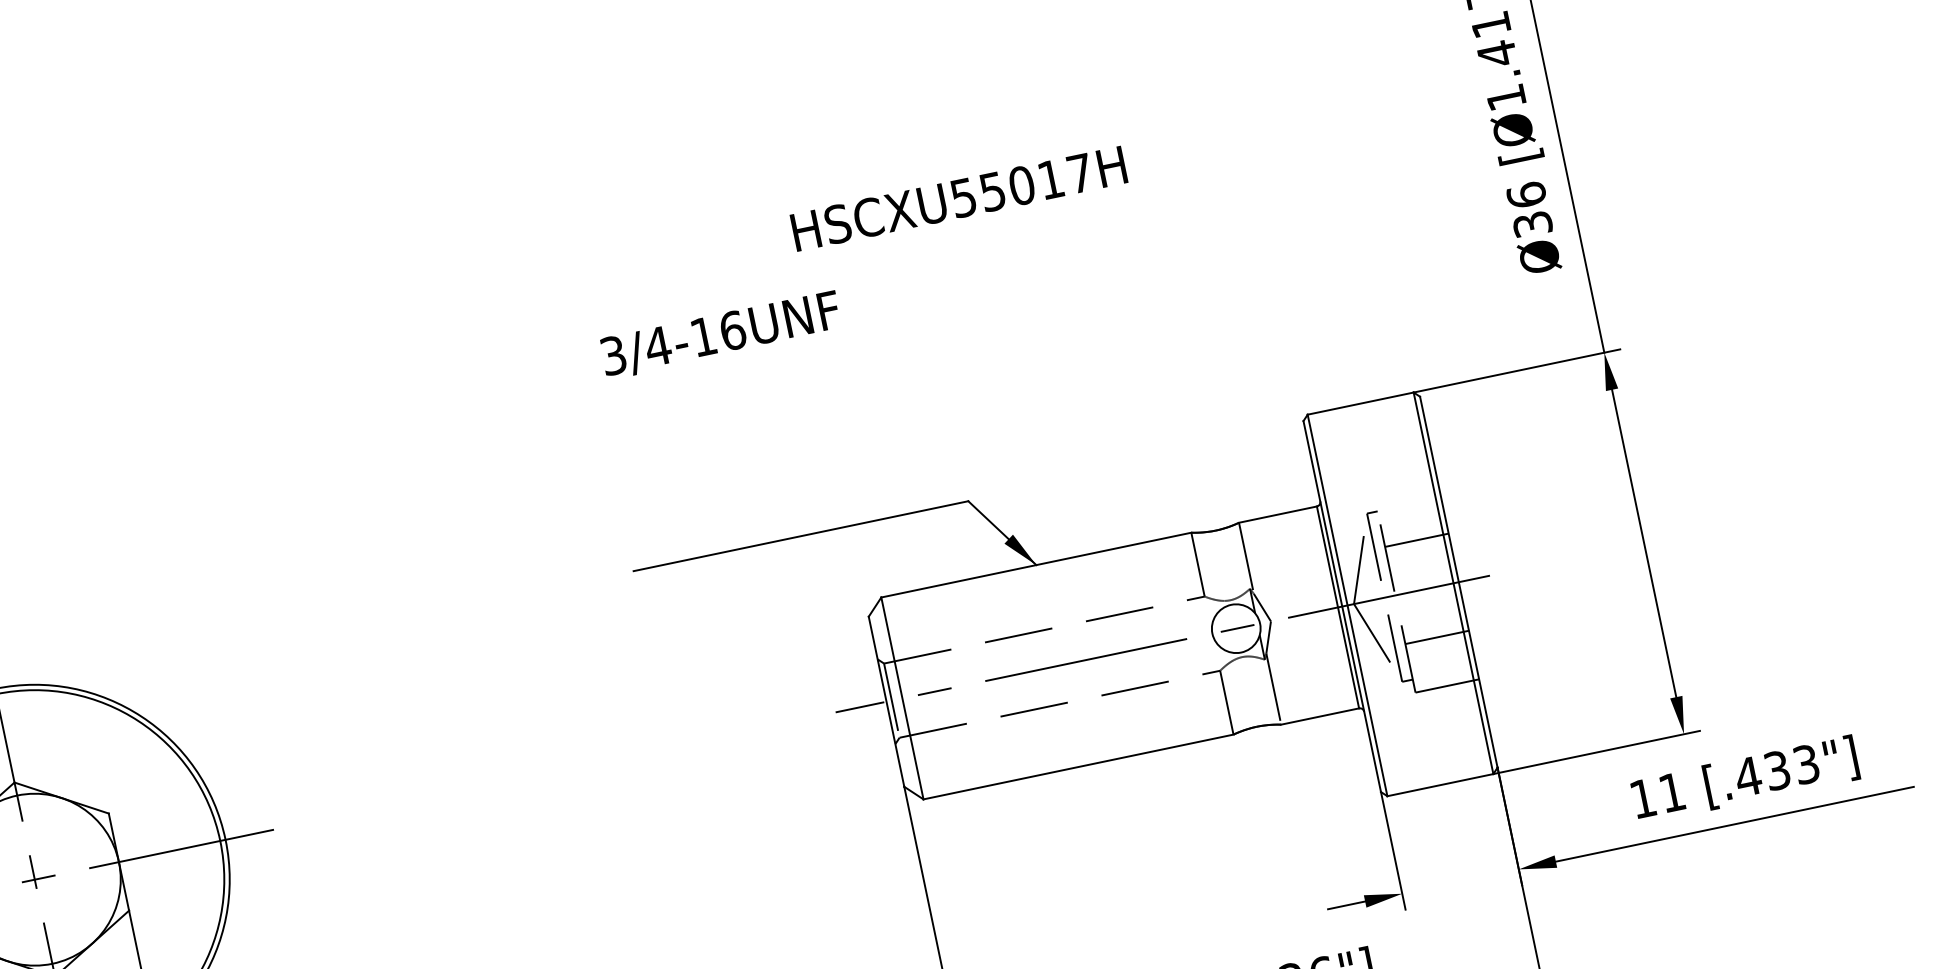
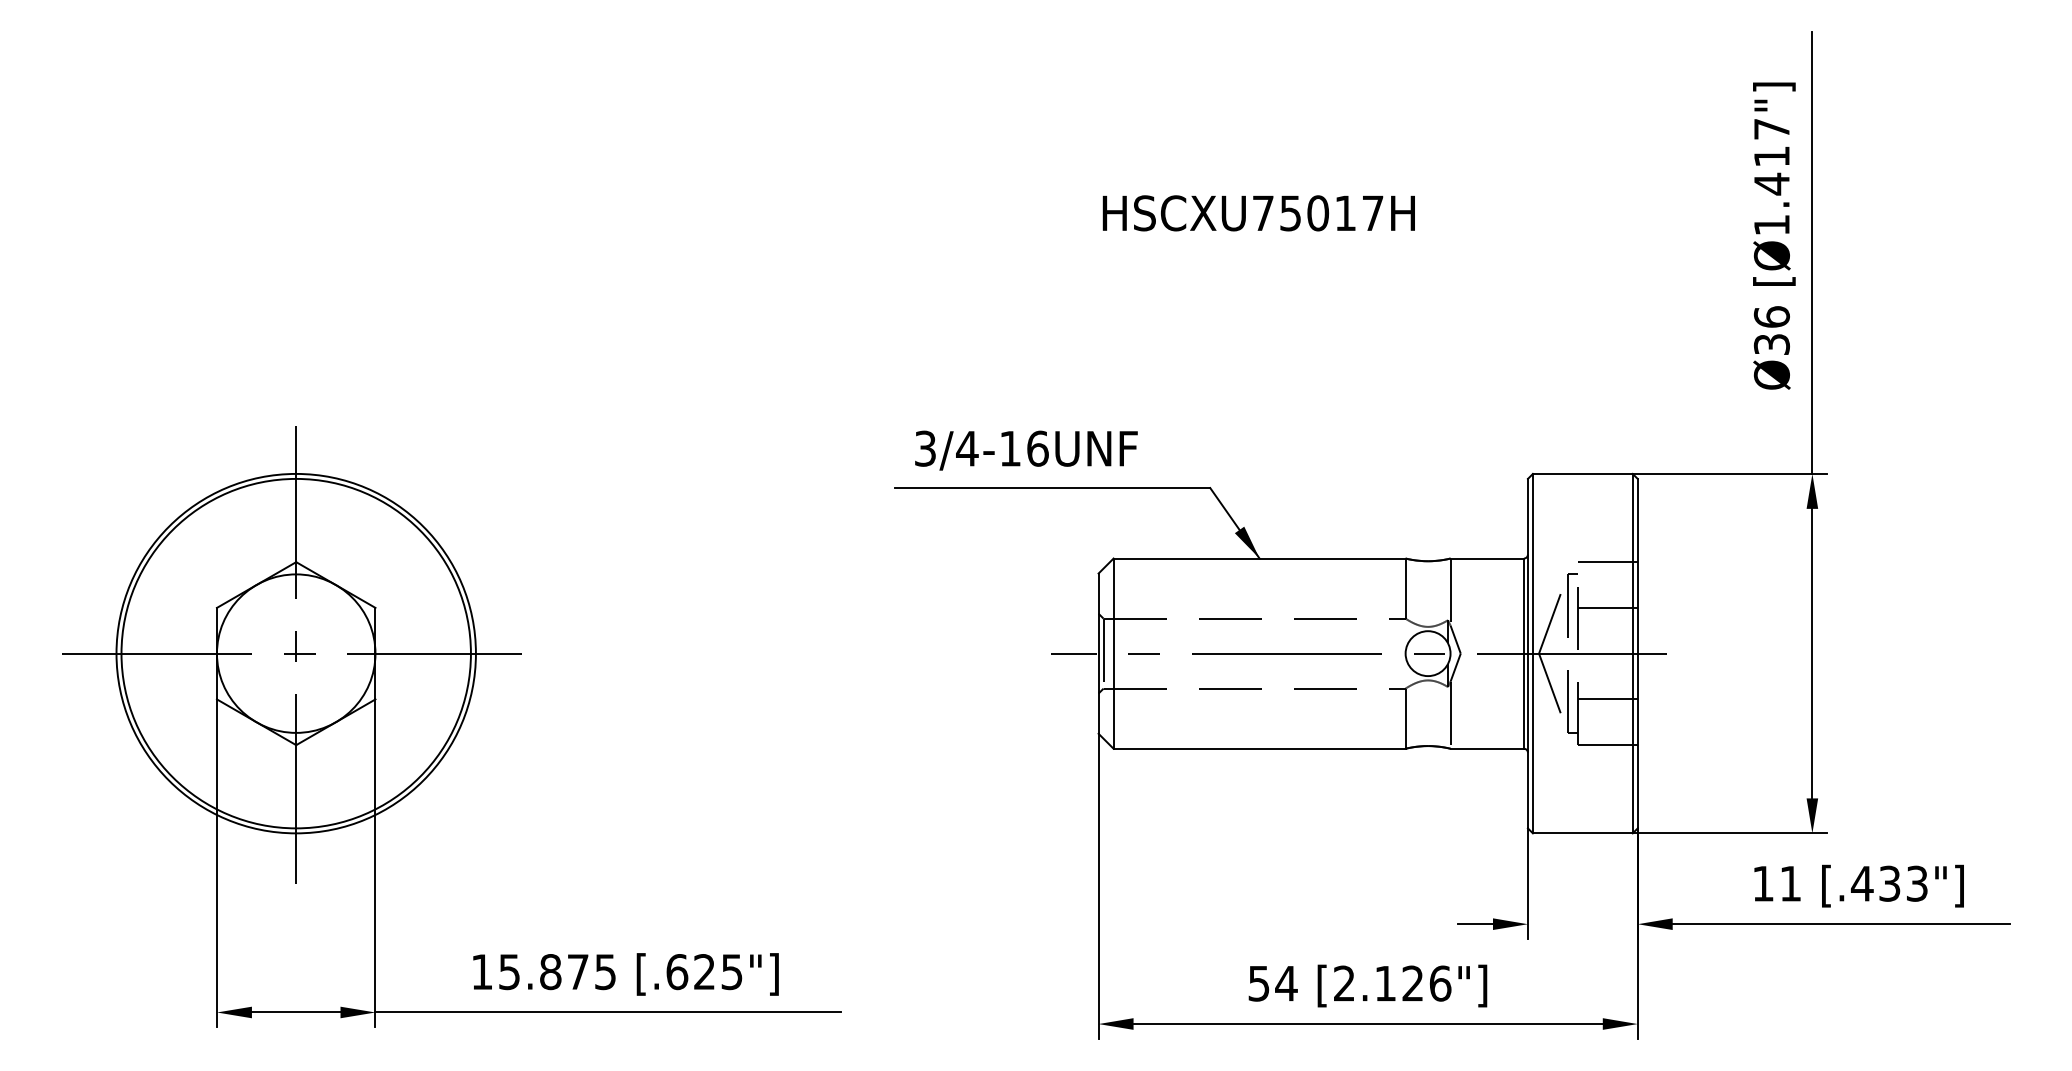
text: (963, 197) -> (1263, 213), HSCXU55017H -> HSCXU75017H
text: (721, 335) -> (1026, 450), moved
line: (1406, 492) -> (1607, 562), added

